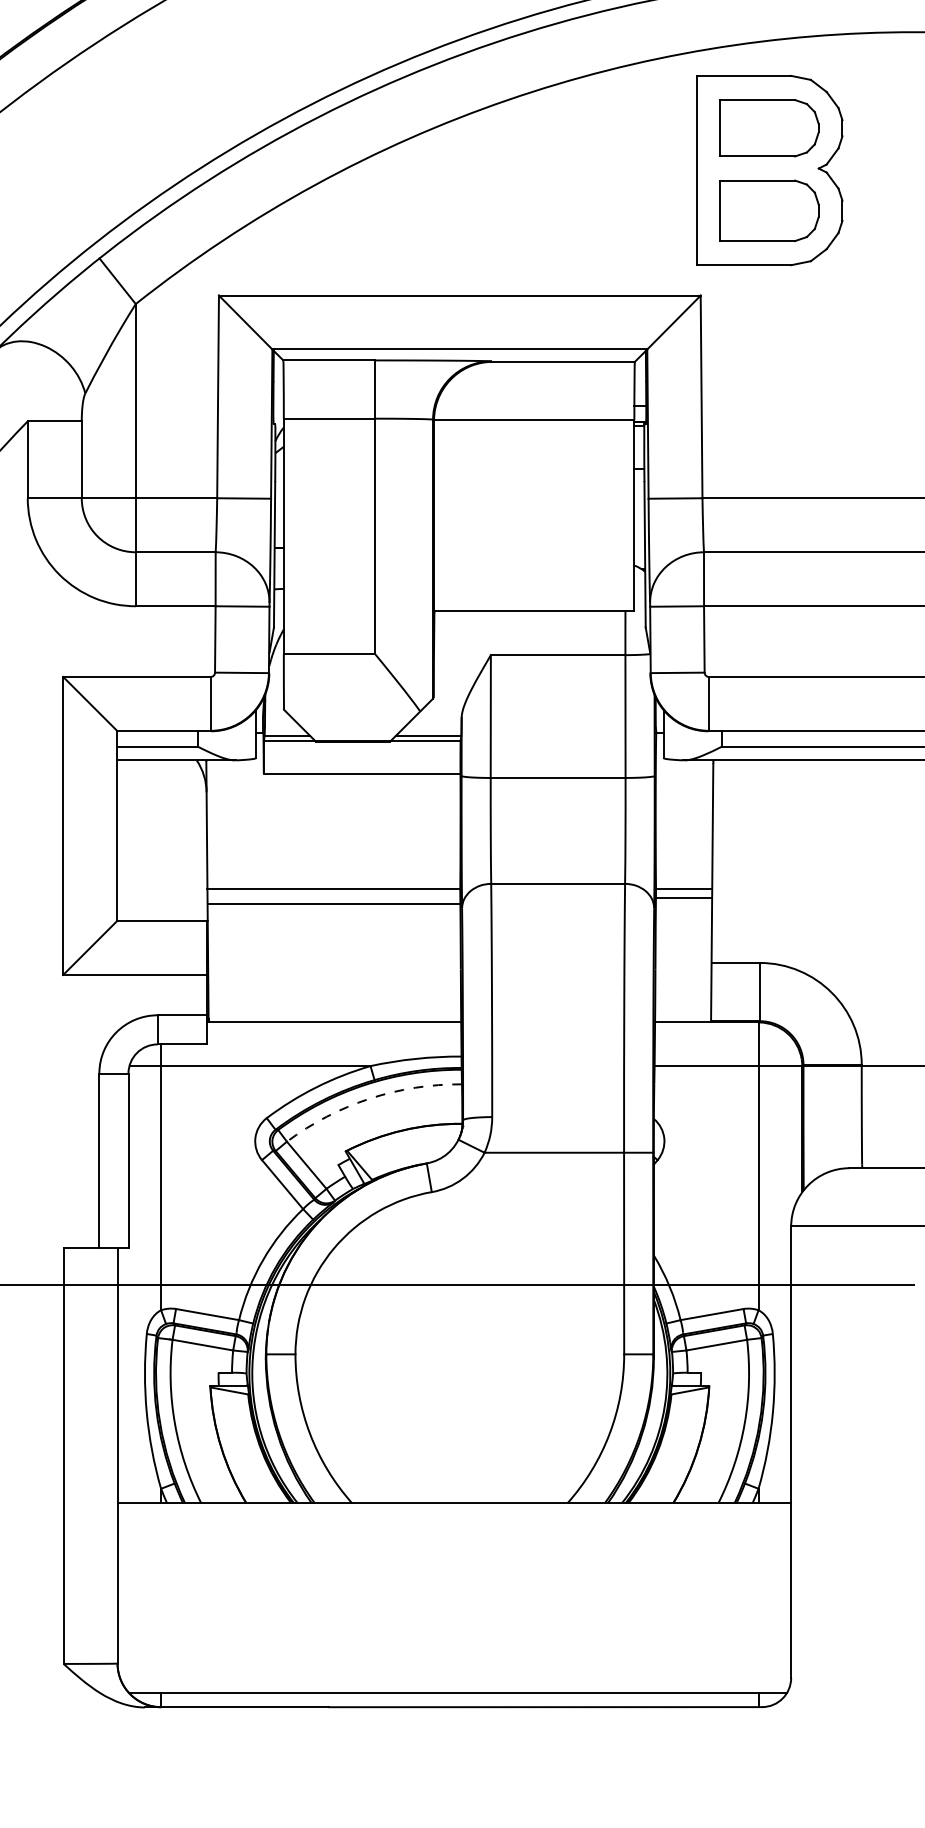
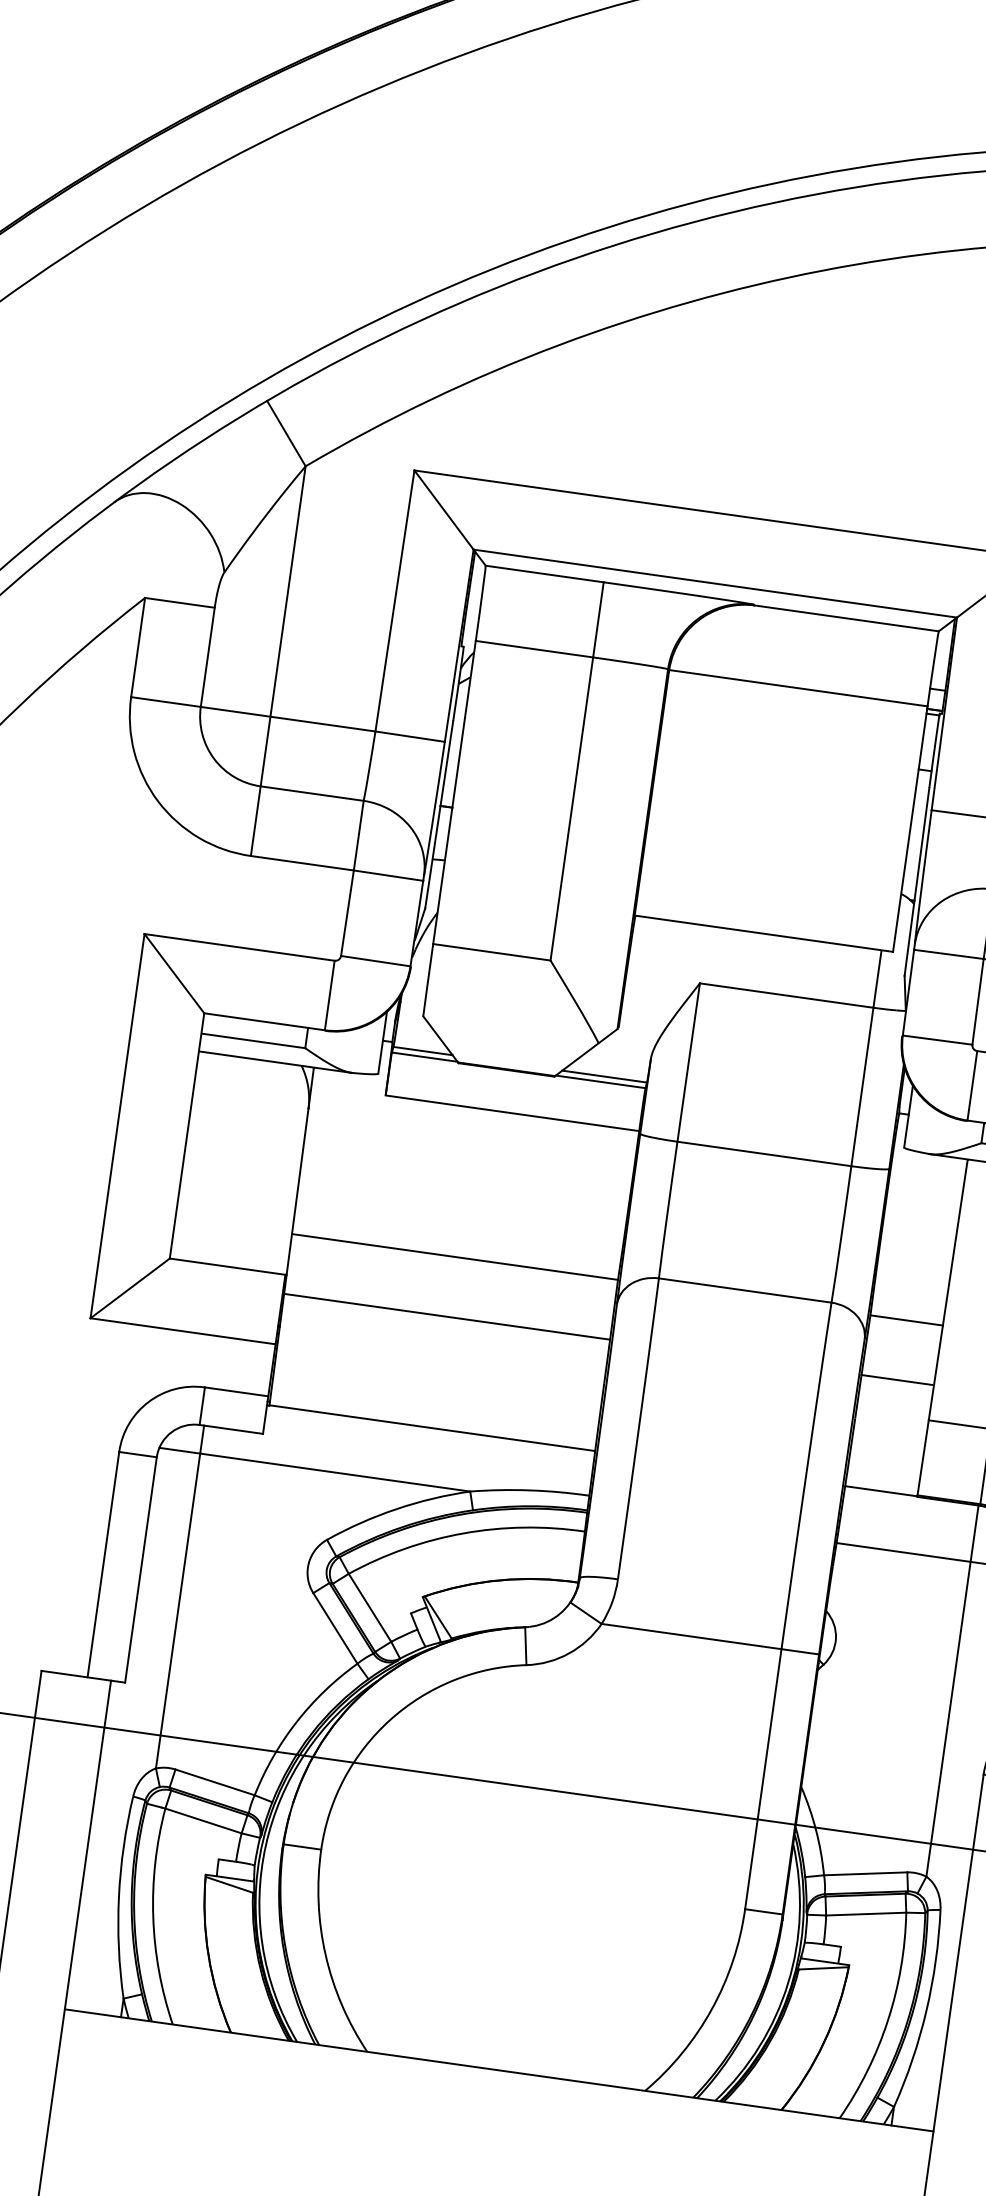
line: (683, 897) -> (897, 1379), moved
line: (333, 903) -> (446, 1316), moved
arc: (369, 1098) -> (463, 1533), dashed -> solid

